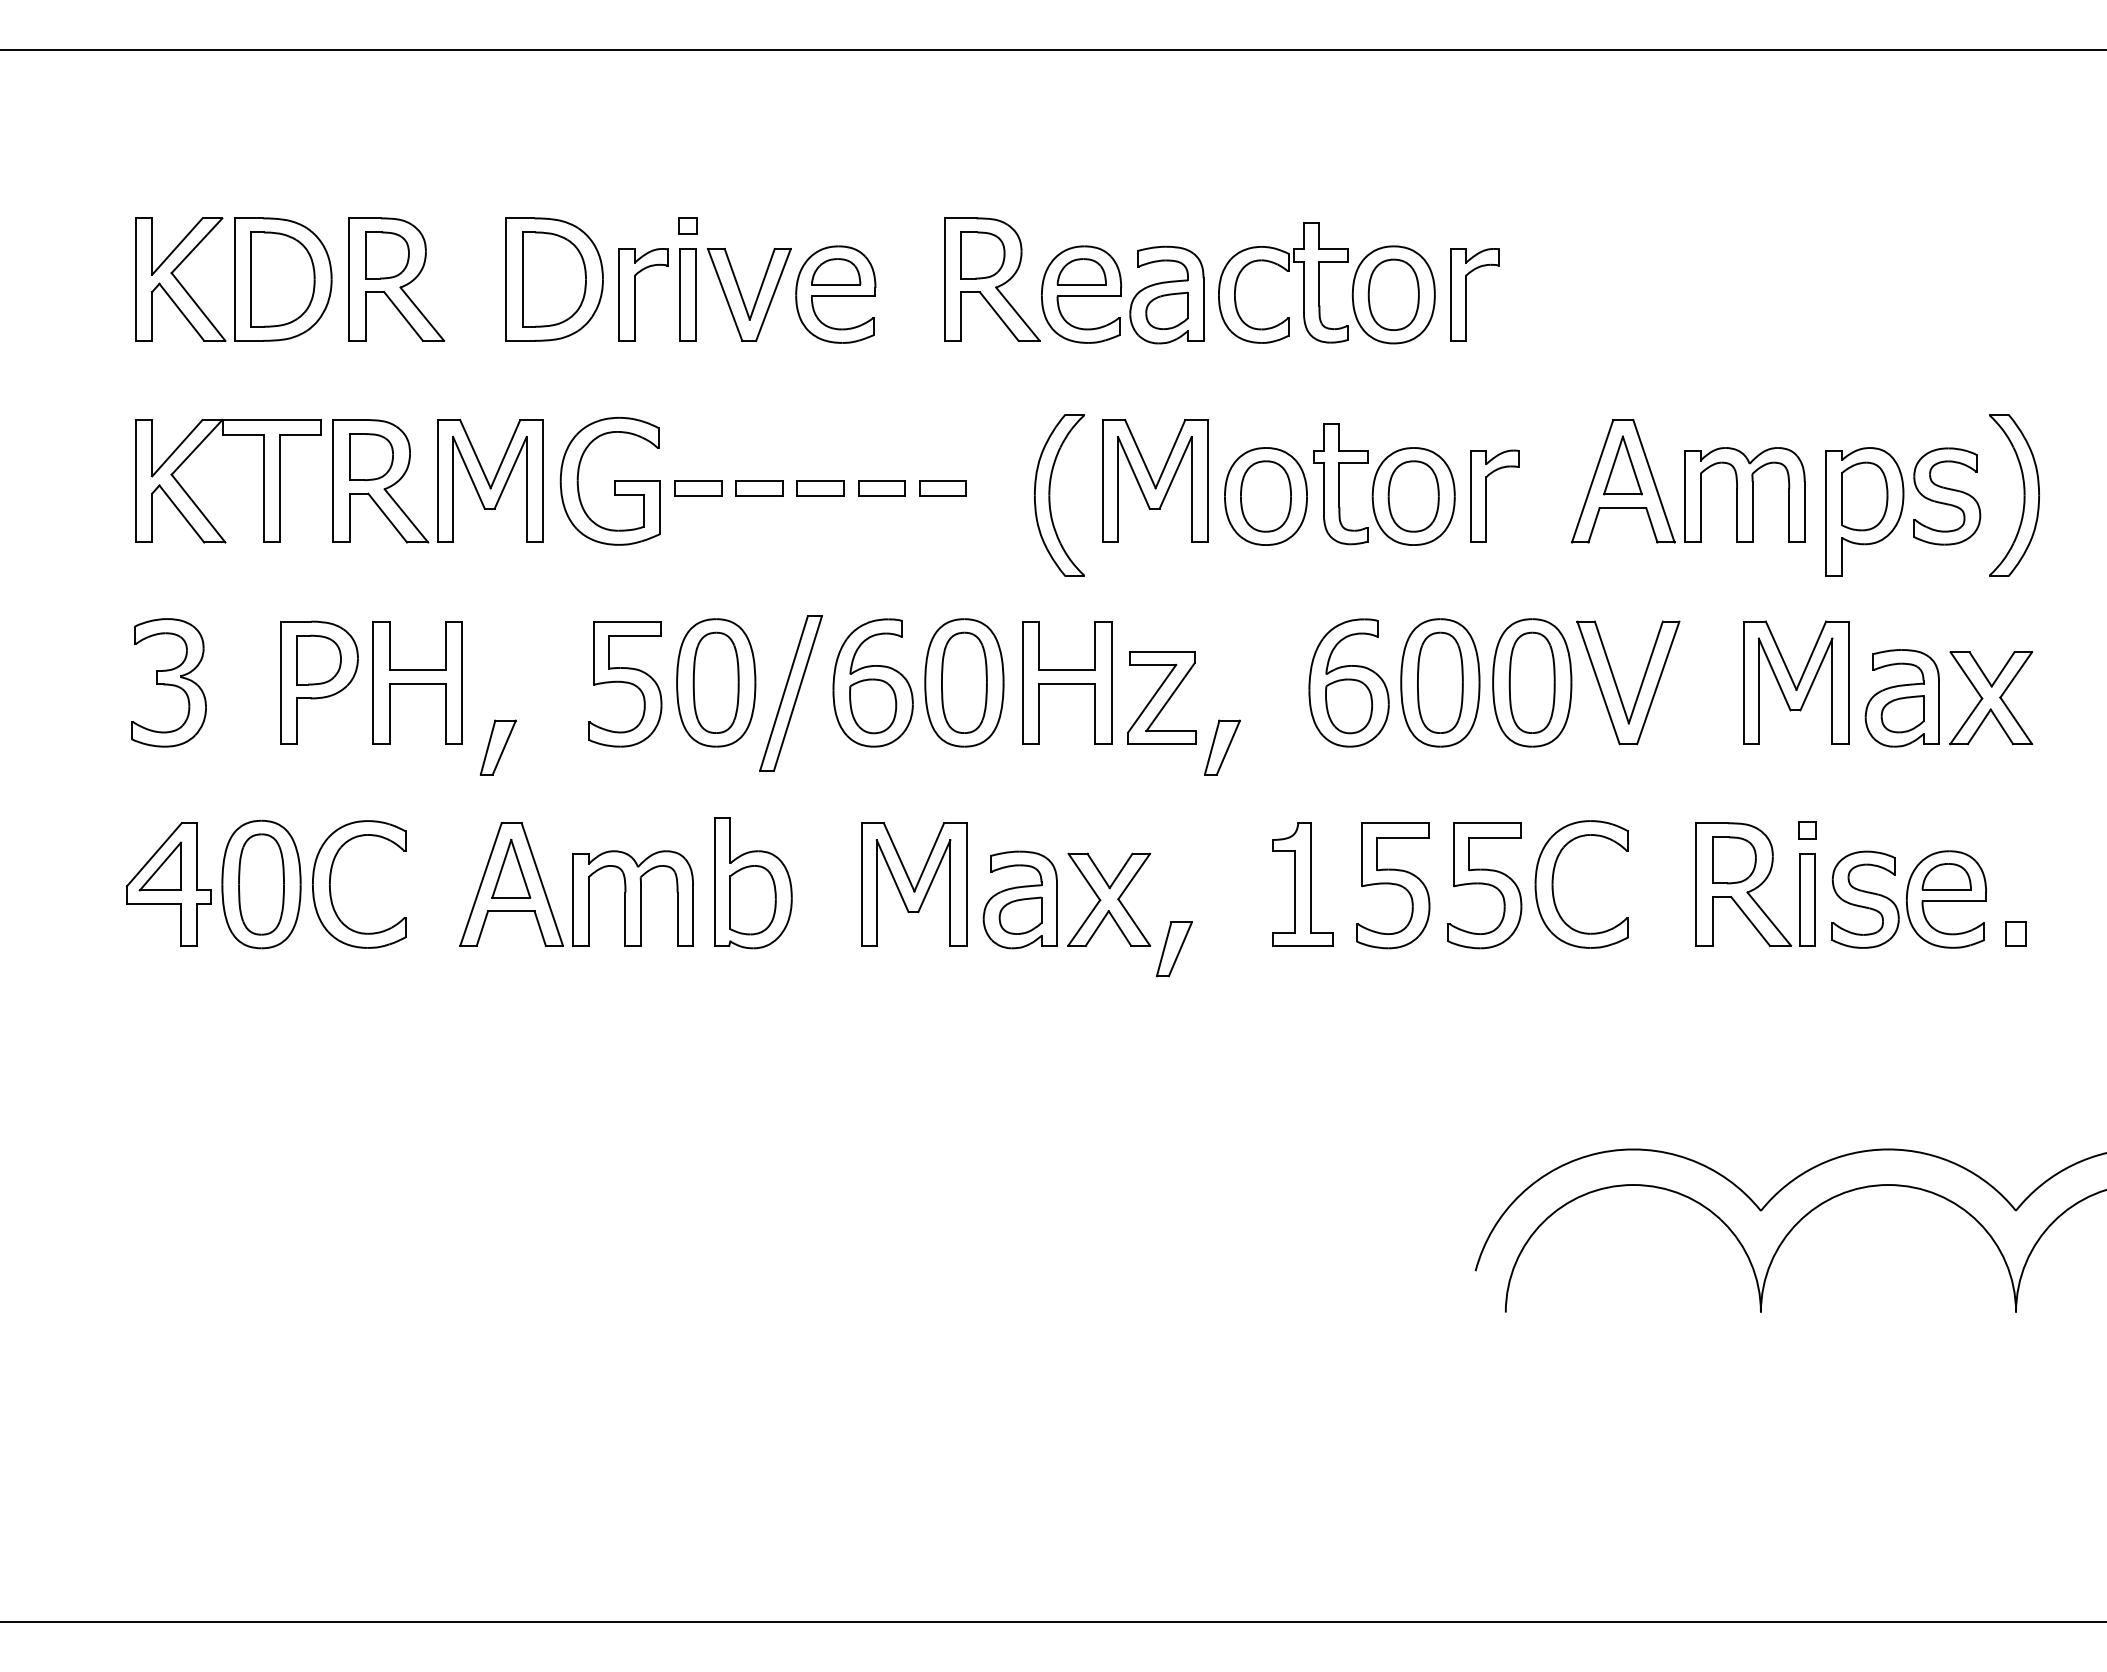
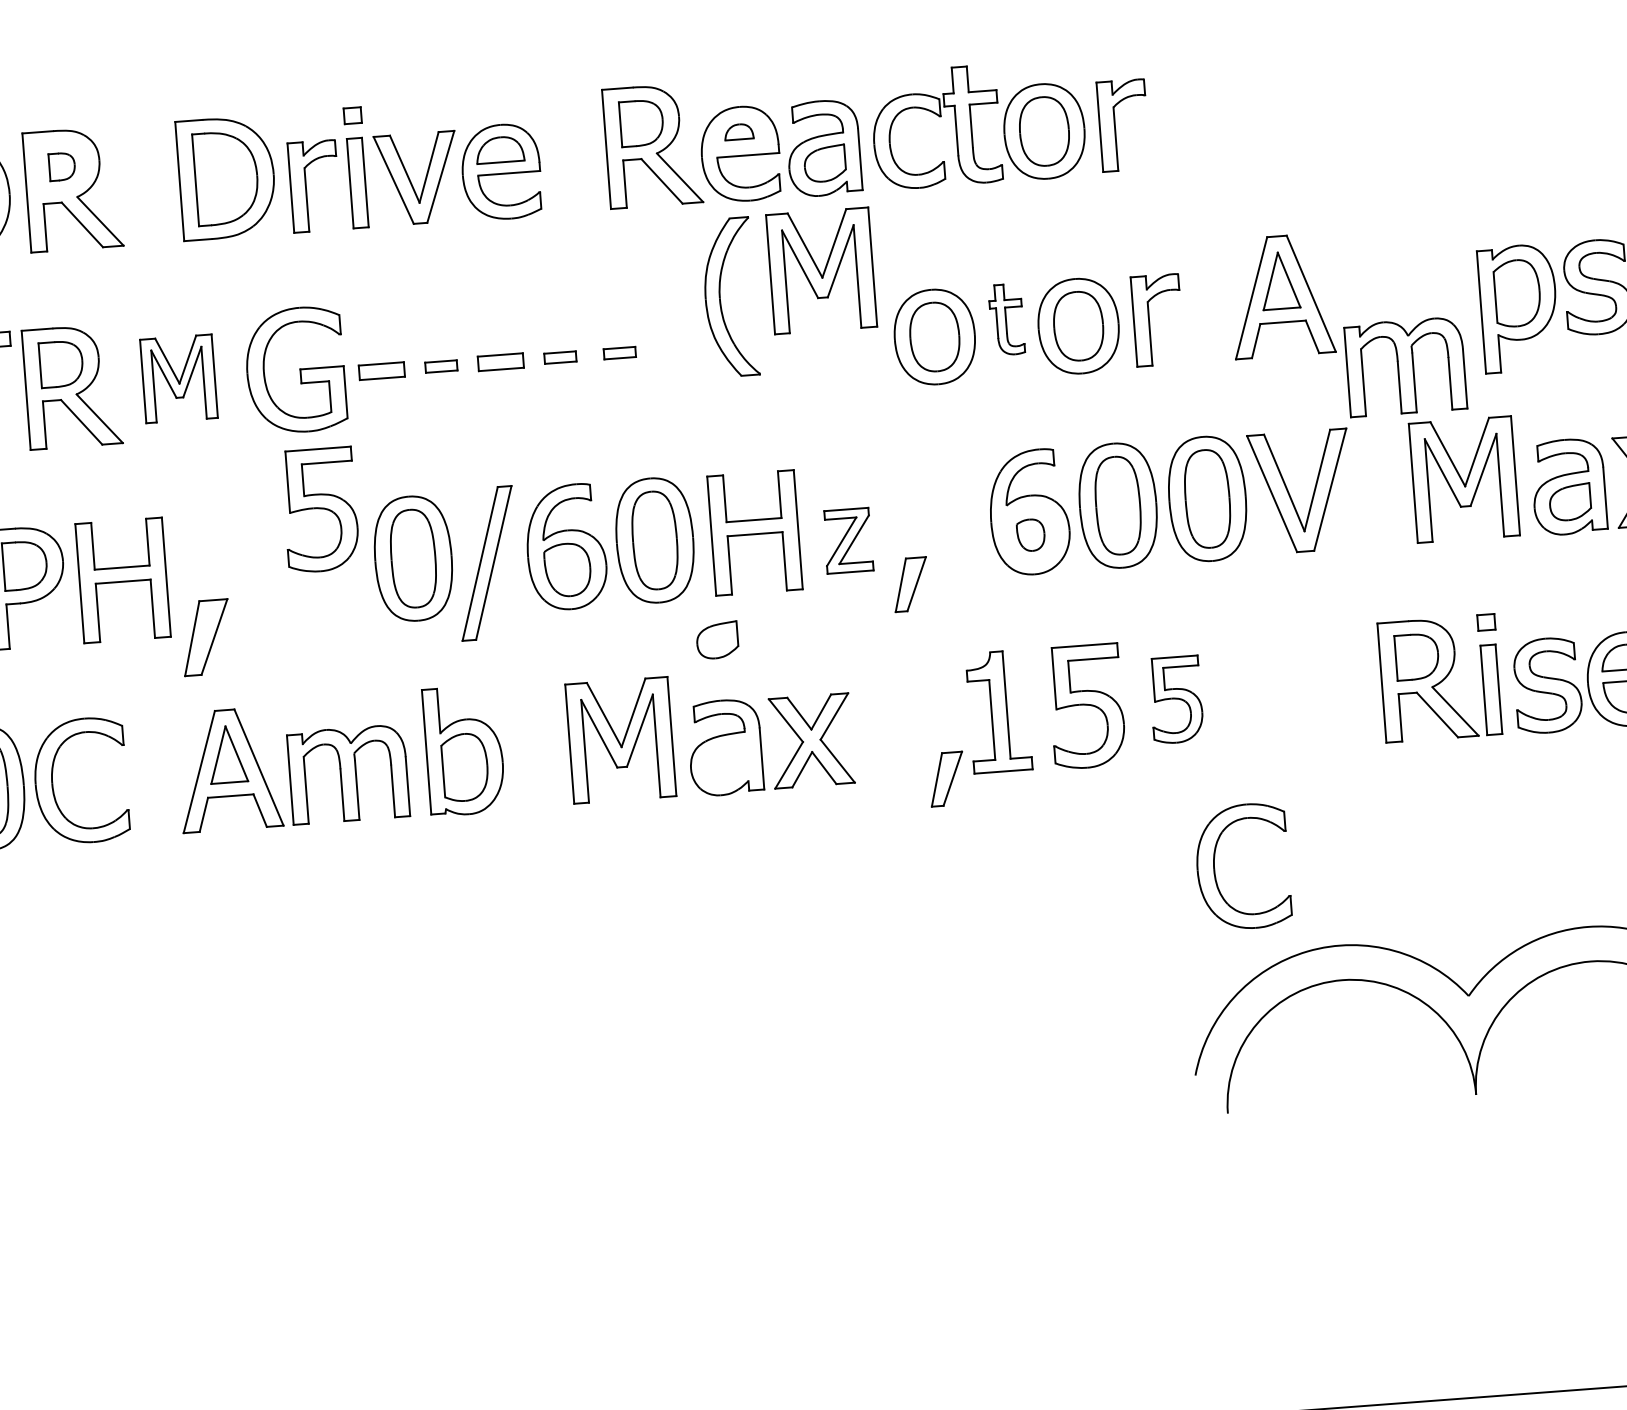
part: (387, 255) -> (62, 166), size x0.6
part: (1081, 271) -> (738, 131), size x0.6
part: (490, 480) -> (178, 378), size x0.7
part: (1155, 480) -> (821, 270), moved
part: (1340, 484) -> (1006, 319), size x0.6
part: (759, 488) -> (441, 366), size x0.7
part: (881, 488) -> (560, 357), size x0.7
part: (942, 488) -> (619, 352), size x0.7
part: (1744, 494) -> (1405, 366), moved
part: (1050, 495) -> (721, 298), moved
part: (625, 684) -> (321, 510), moved
part: (1161, 697) -> (847, 540), size x0.7
part: (1348, 706) -> (1030, 535), size x0.6
part: (497, 747) -> (205, 637), size x1.4
part: (1553, 884) -> (1215, 868), moved
part: (1484, 885) -> (1175, 699), size x0.7
part: (1020, 915) -> (717, 640), moved
part: (1173, 949) -> (946, 779), moved

